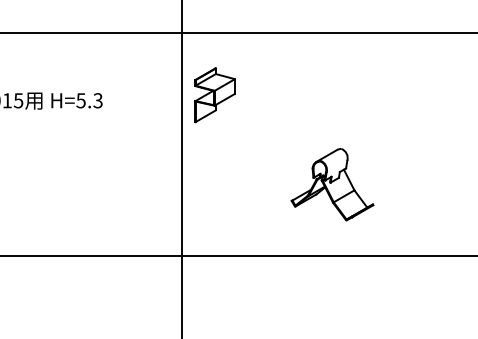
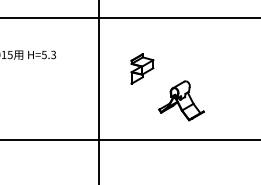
part: (215, 94) -> (142, 68), moved

